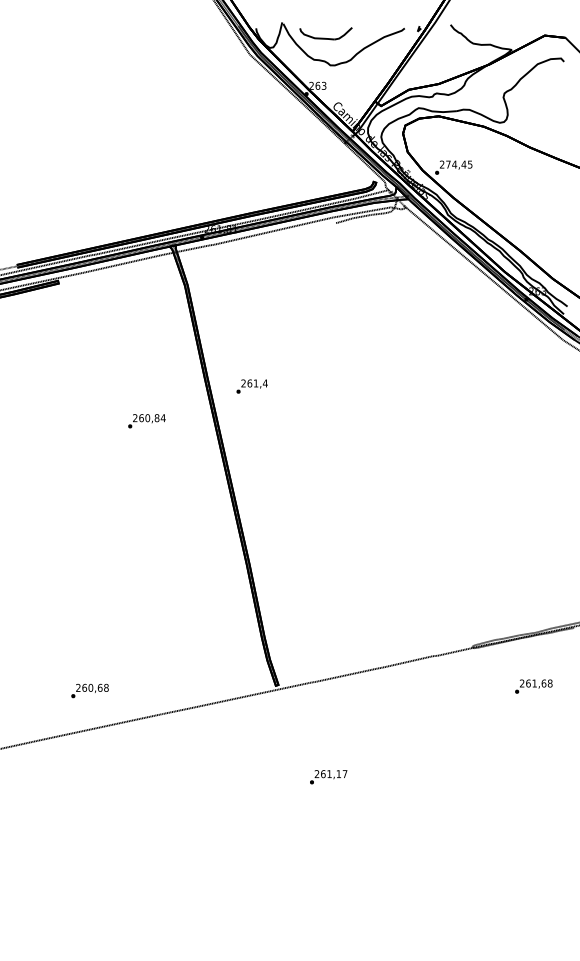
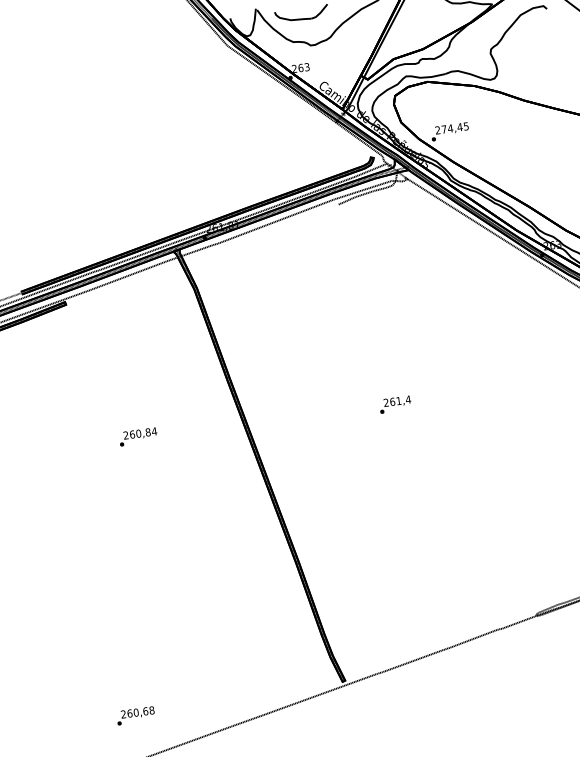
text: (251, 386) -> (394, 404), moved
text: (146, 421) -> (137, 437), moved
text: (89, 690) -> (135, 715), moved

